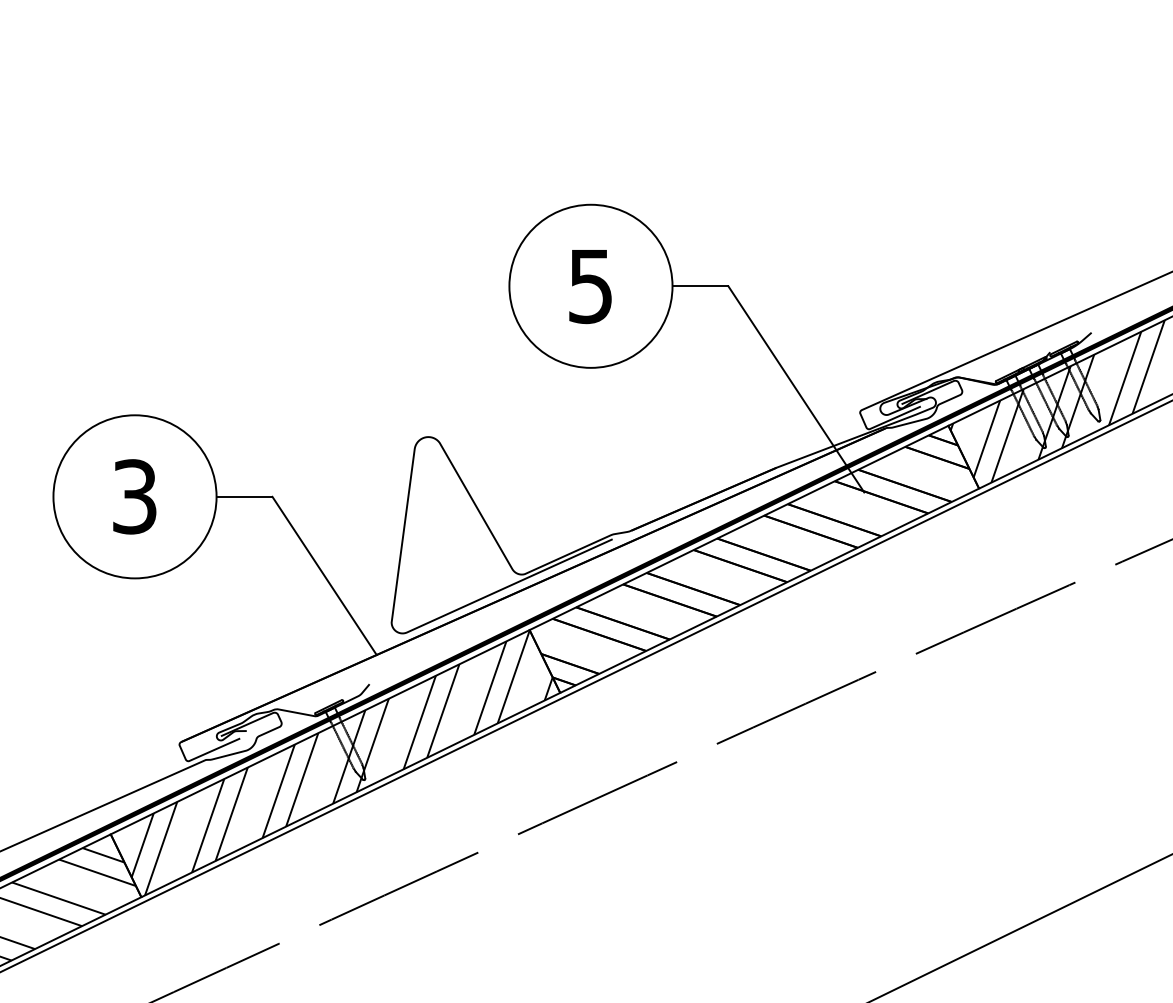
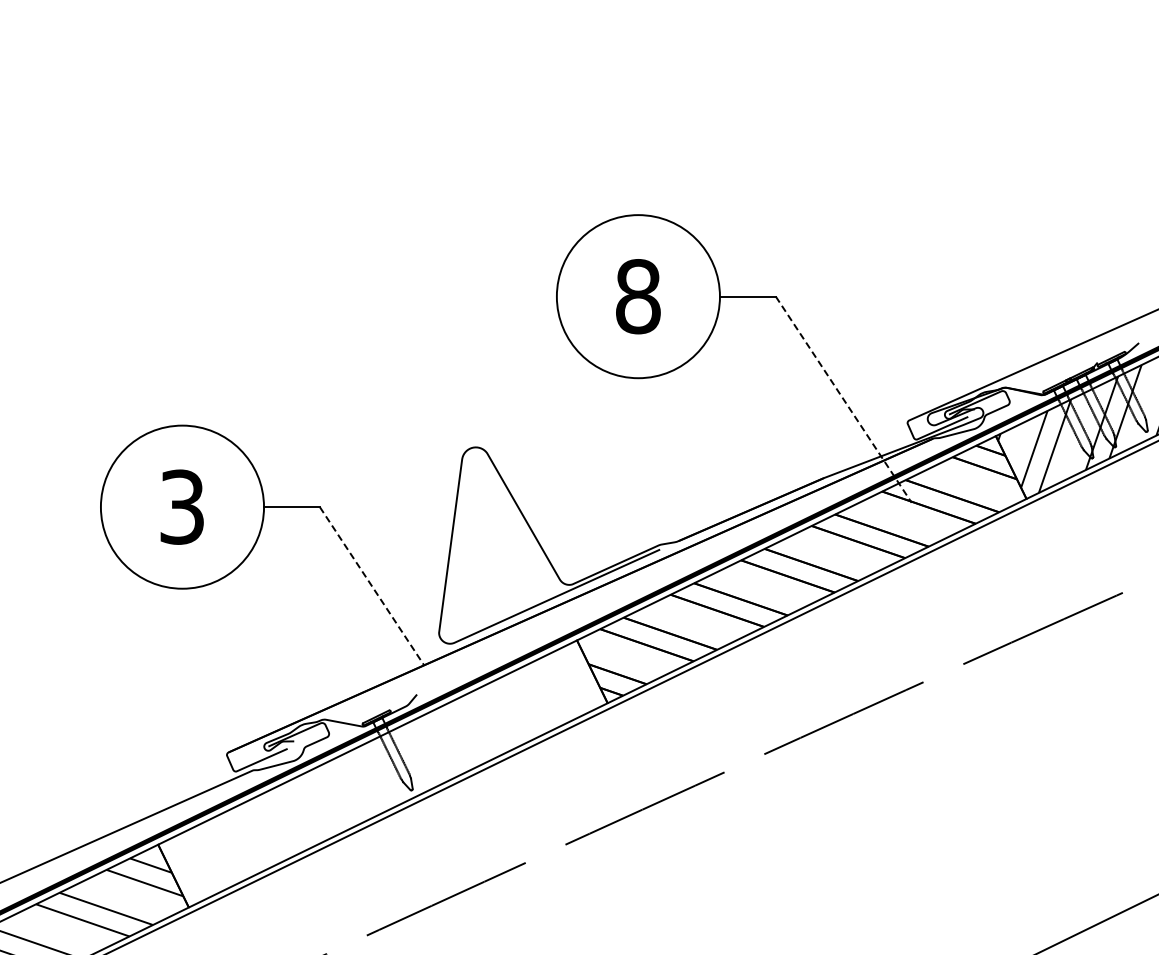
text: (590, 286) -> (637, 296), 5 -> 8
line: (796, 389) -> (843, 399), solid -> dashed
line: (324, 575) -> (371, 585), solid -> dashed
hatch: (341, 762) -> (388, 772), removed

